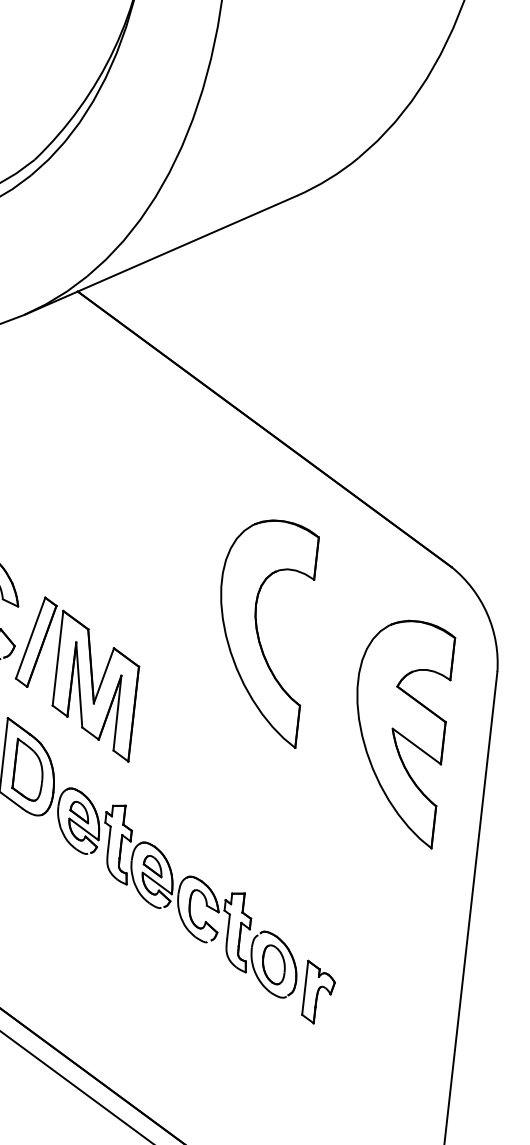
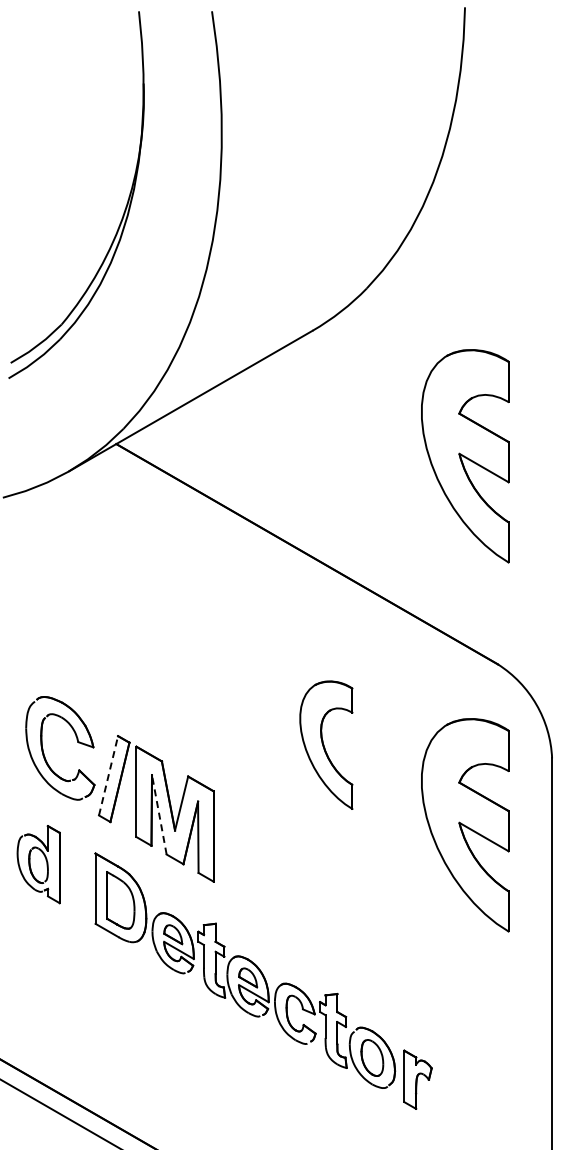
part: (442, 345) -> (465, 456), added
part: (262, 632) -> (326, 745), size x0.6
line: (30, 637) -> (108, 775), solid -> dashed
line: (79, 684) -> (159, 814), solid -> dashed

